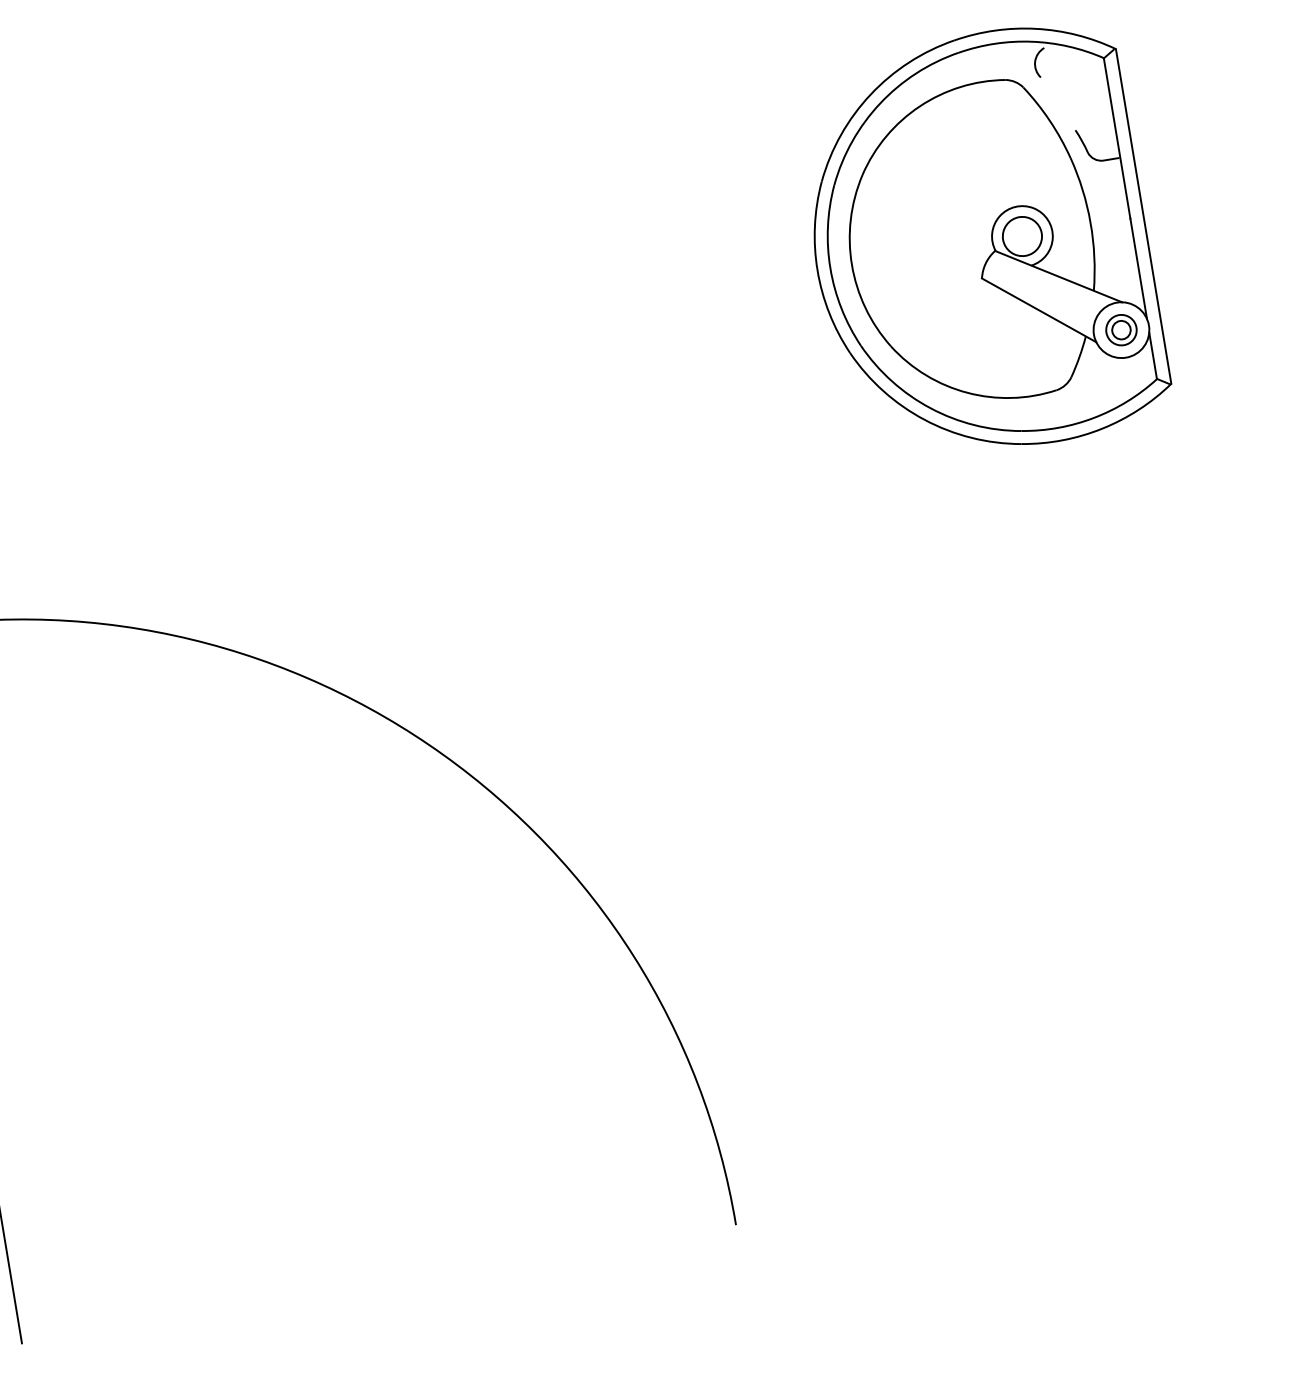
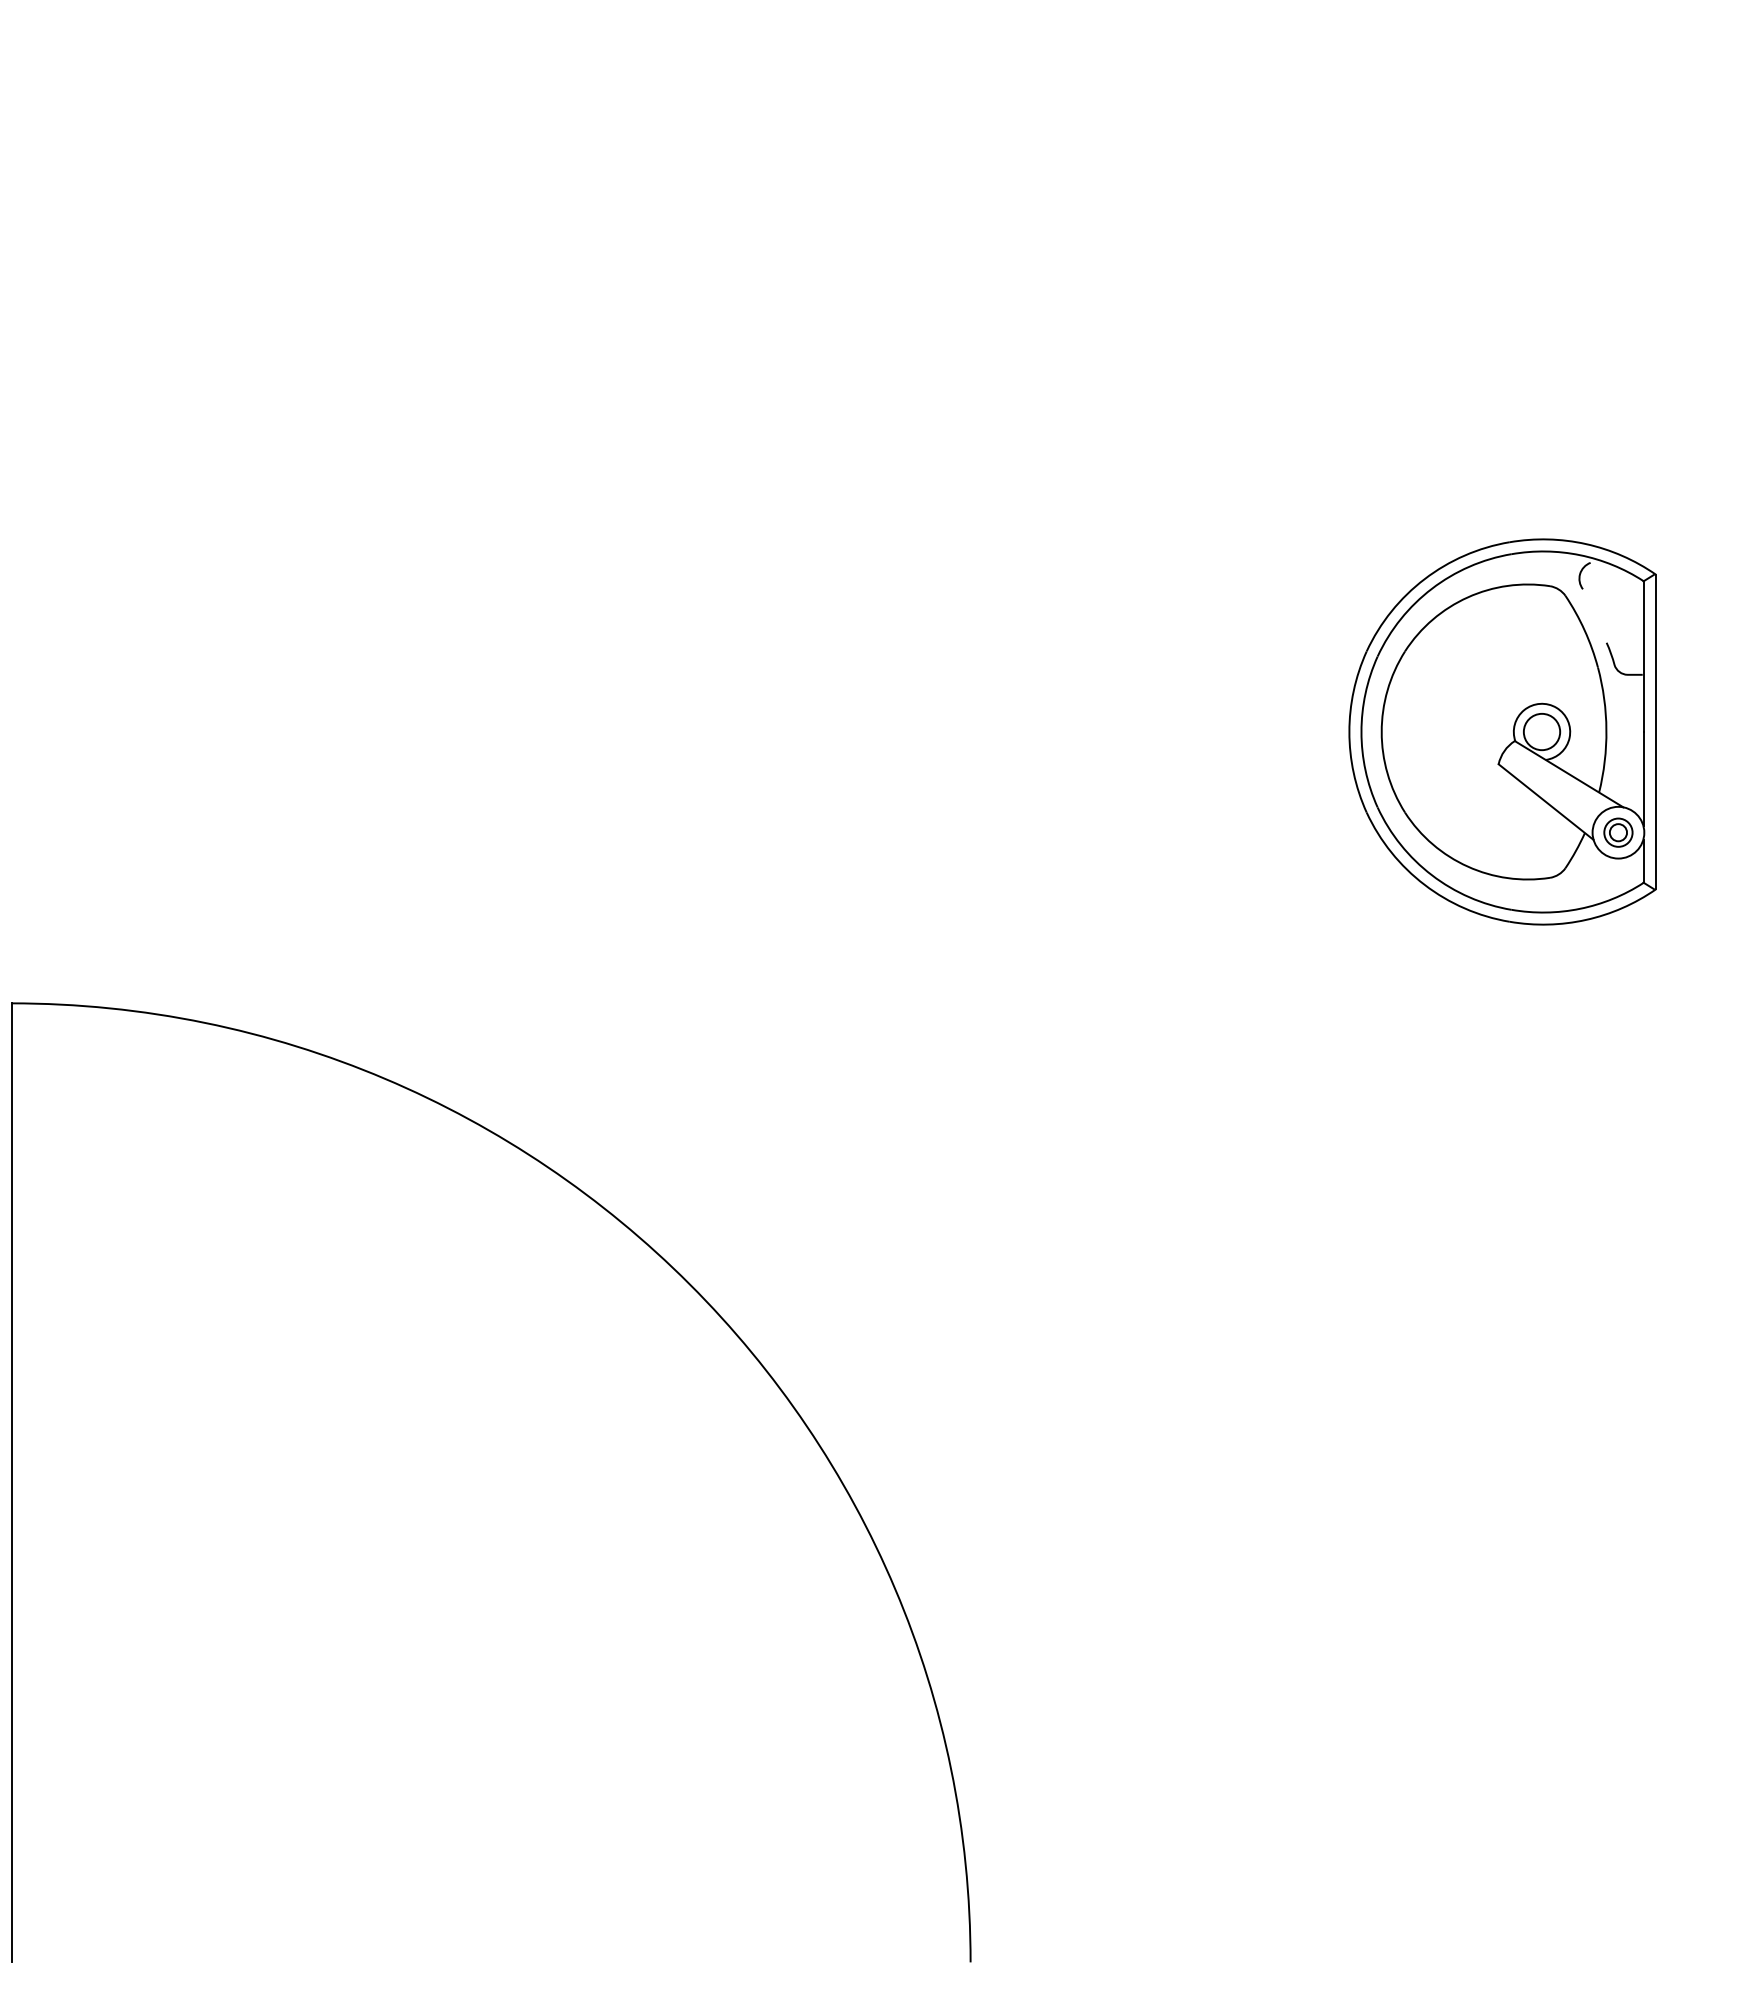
part: (980, 243) -> (1502, 731), size x0.7

